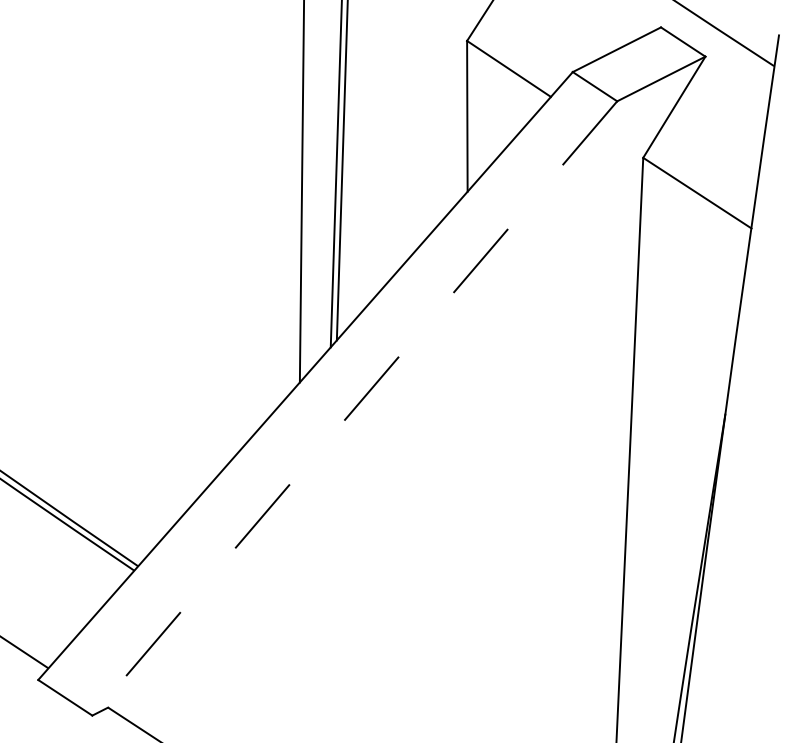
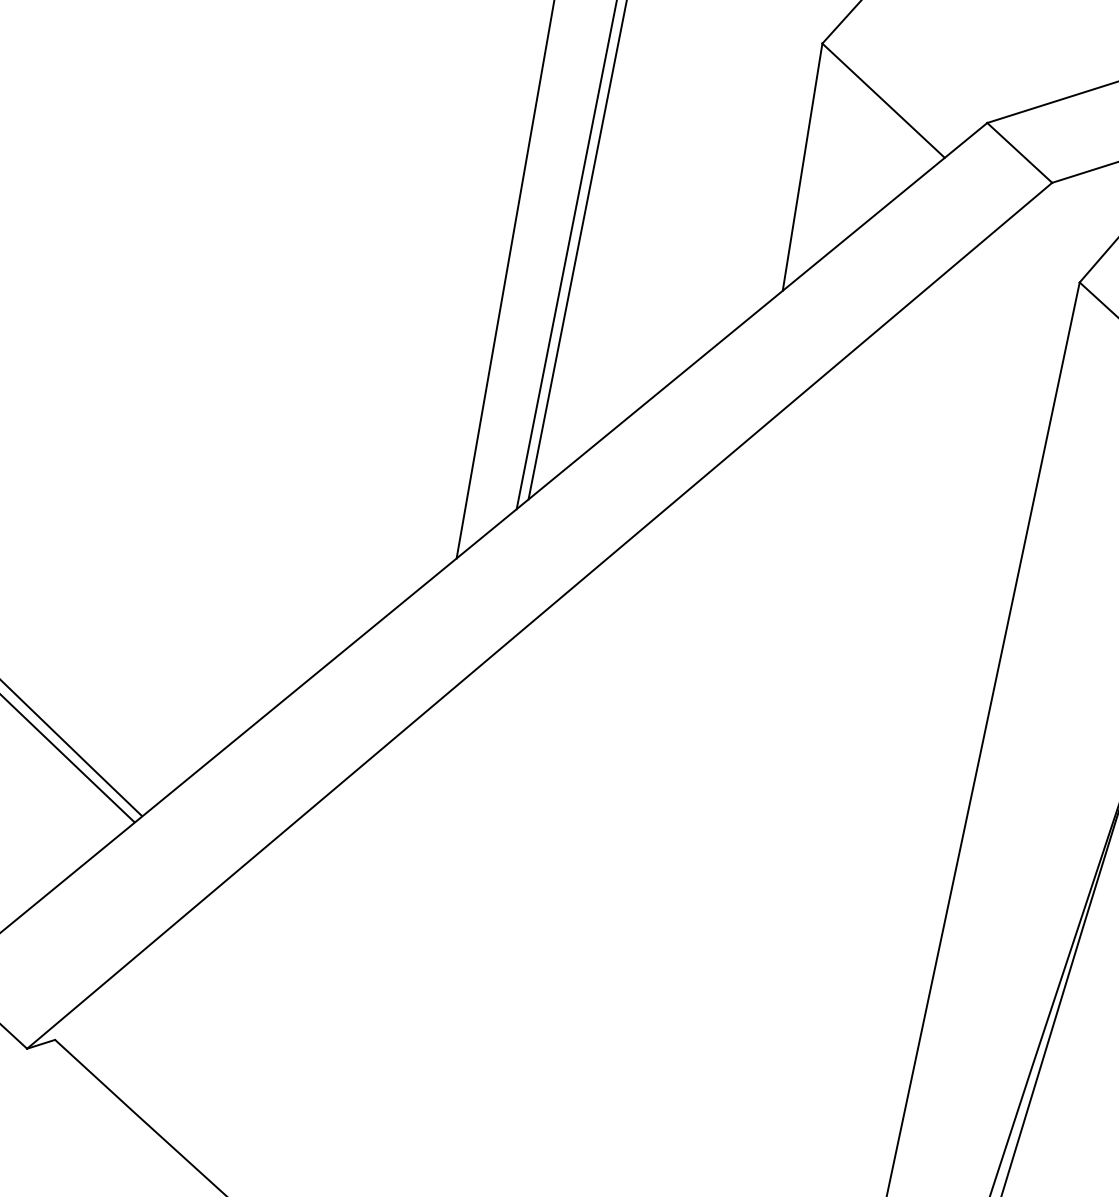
line: (354, 408) -> (539, 615), dashed -> solid

